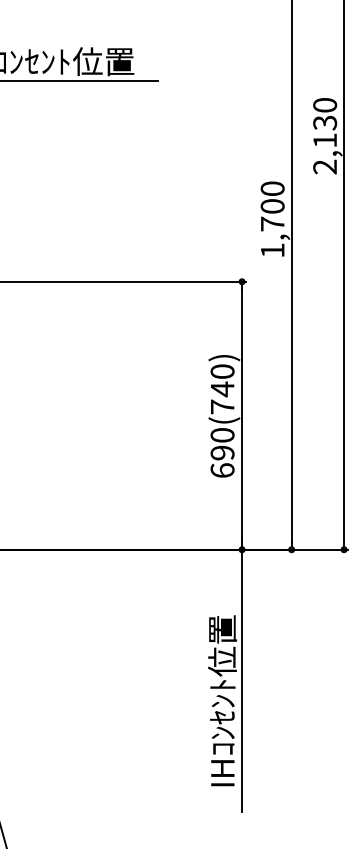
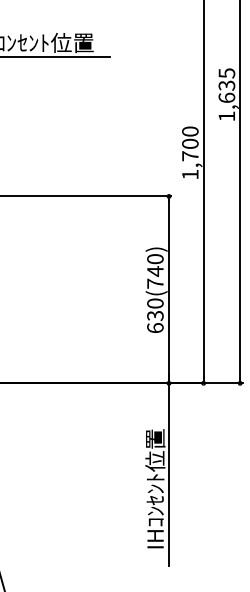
text: (324, 135) -> (226, 94), 2,130 -> 1,635
text: (222, 453) -> (155, 316), 690(740) -> 630(740)

